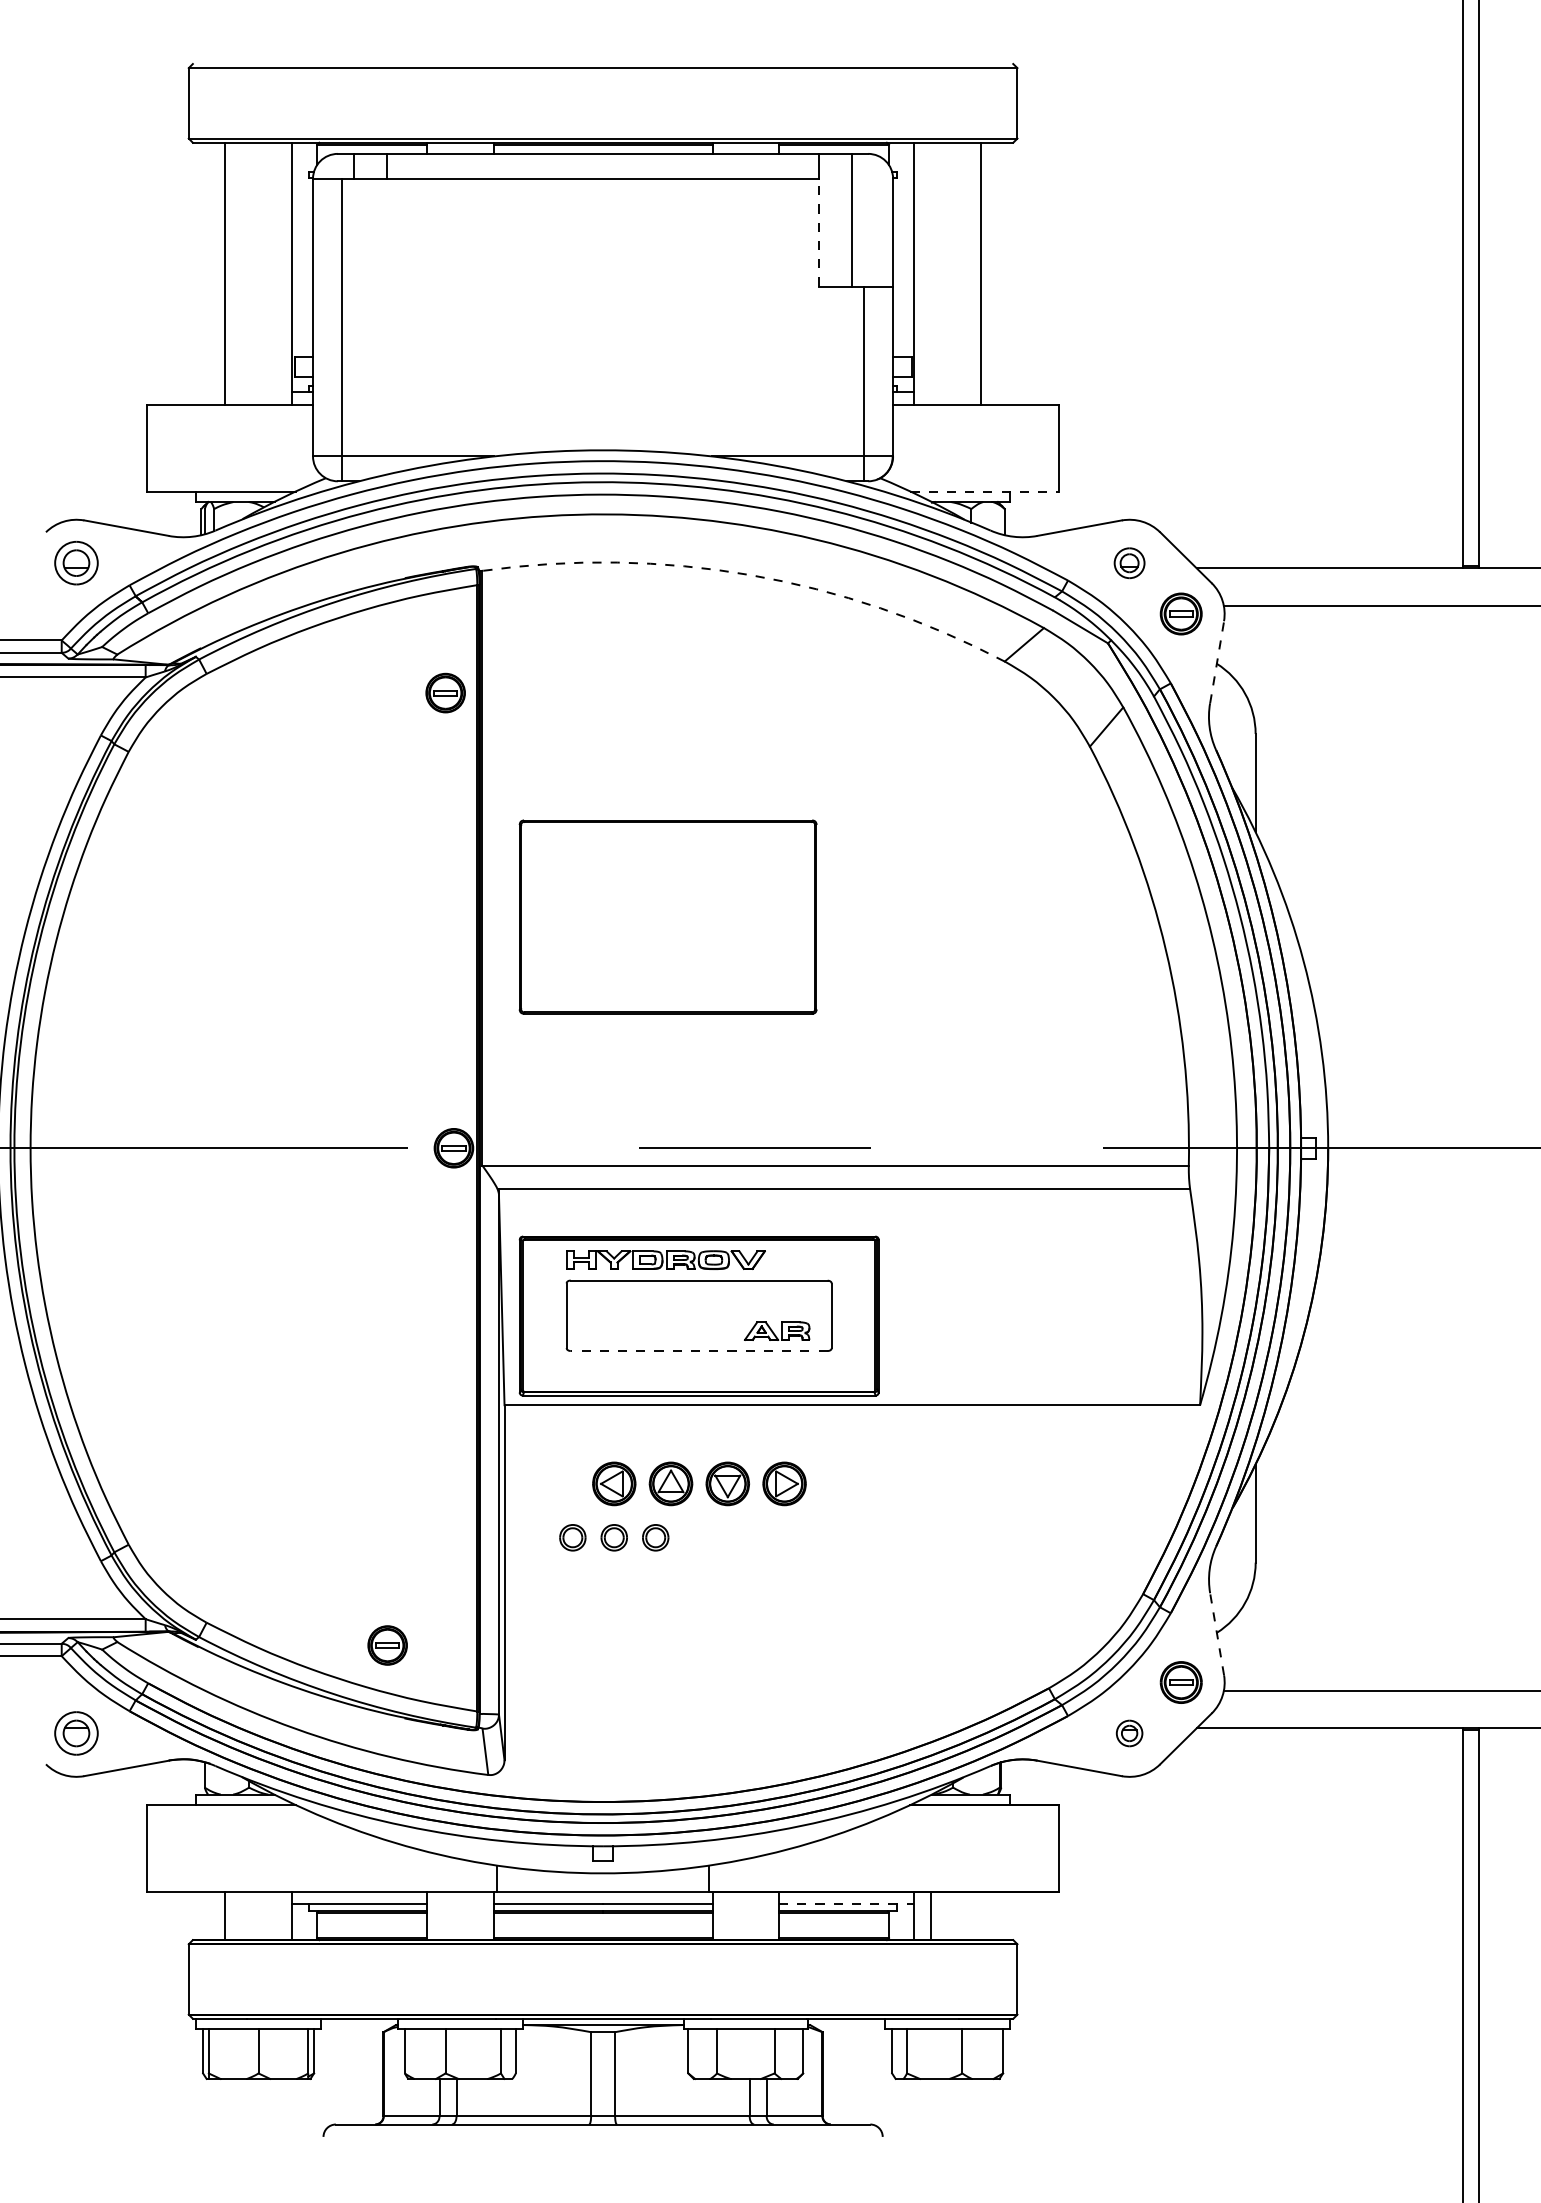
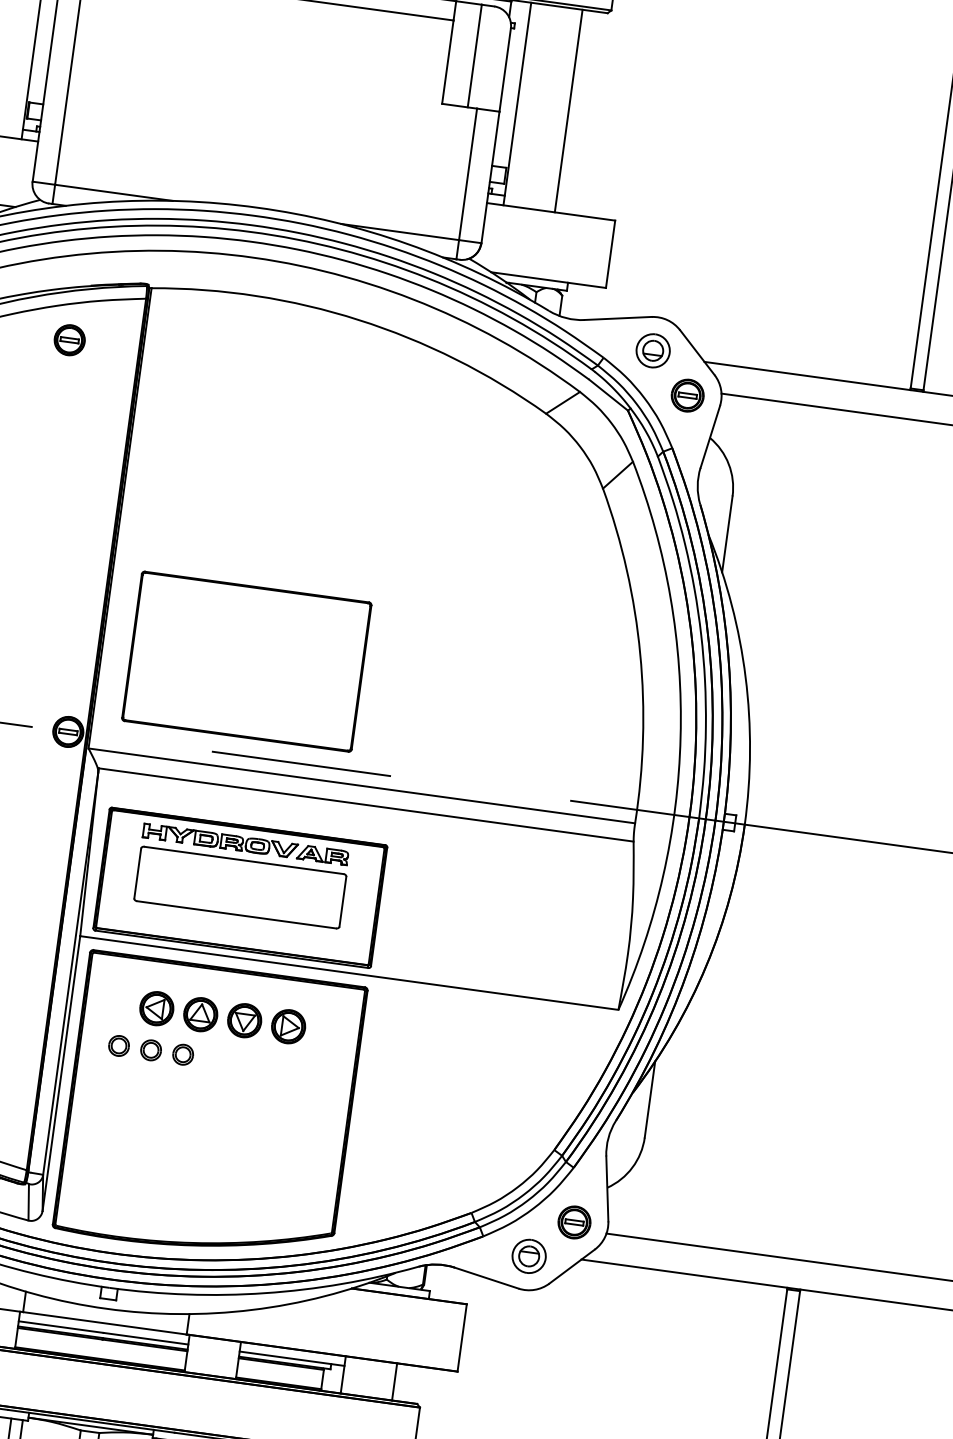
line: (819, 232) -> (448, 62), dashed -> solid
line: (985, 491) -> (549, 280), dashed -> solid
part: (1129, 563) -> (653, 351), size x1.43
arc: (750, 575) -> (358, 320), dashed -> solid
line: (1217, 662) -> (710, 437), dashed -> solid
part: (445, 692) -> (69, 339), moved
part: (667, 916) -> (246, 661), moved
part: (777, 1330) -> (323, 854), moved
line: (698, 1351) -> (236, 915), dashed -> solid
part: (698, 1601) -> (209, 1108), added
line: (1217, 1634) -> (607, 1189), dashed -> solid
part: (1129, 1733) -> (529, 1256), size x1.67
line: (846, 1904) -> (291, 1358), dashed -> solid
line: (930, 1916) -> (394, 1382), moved

